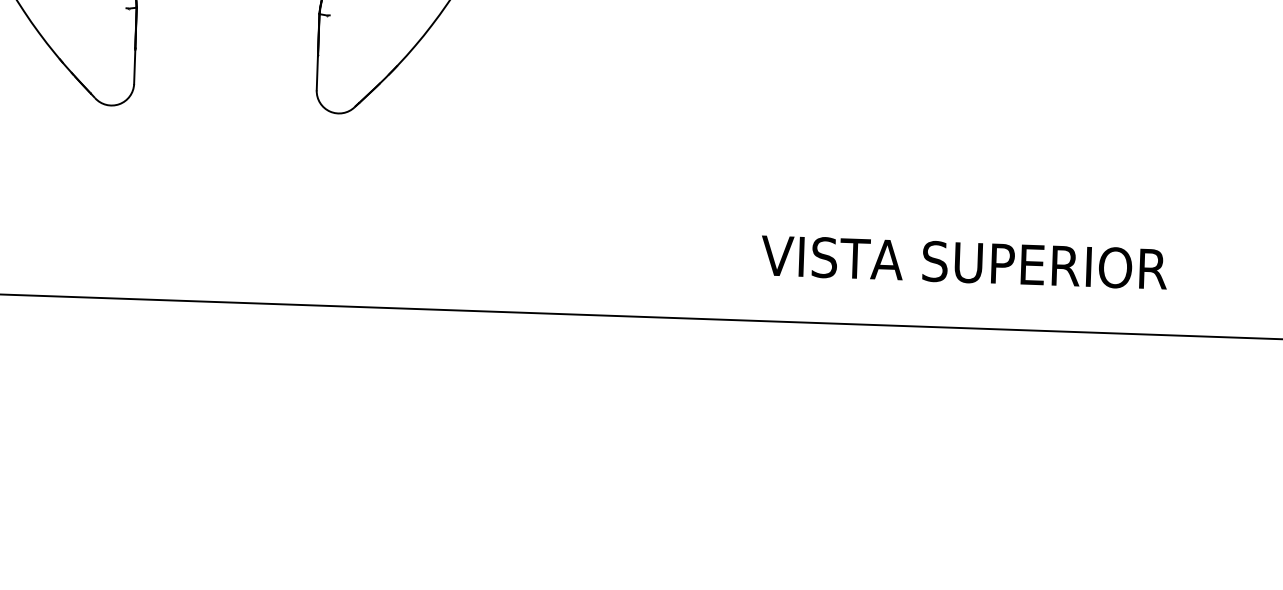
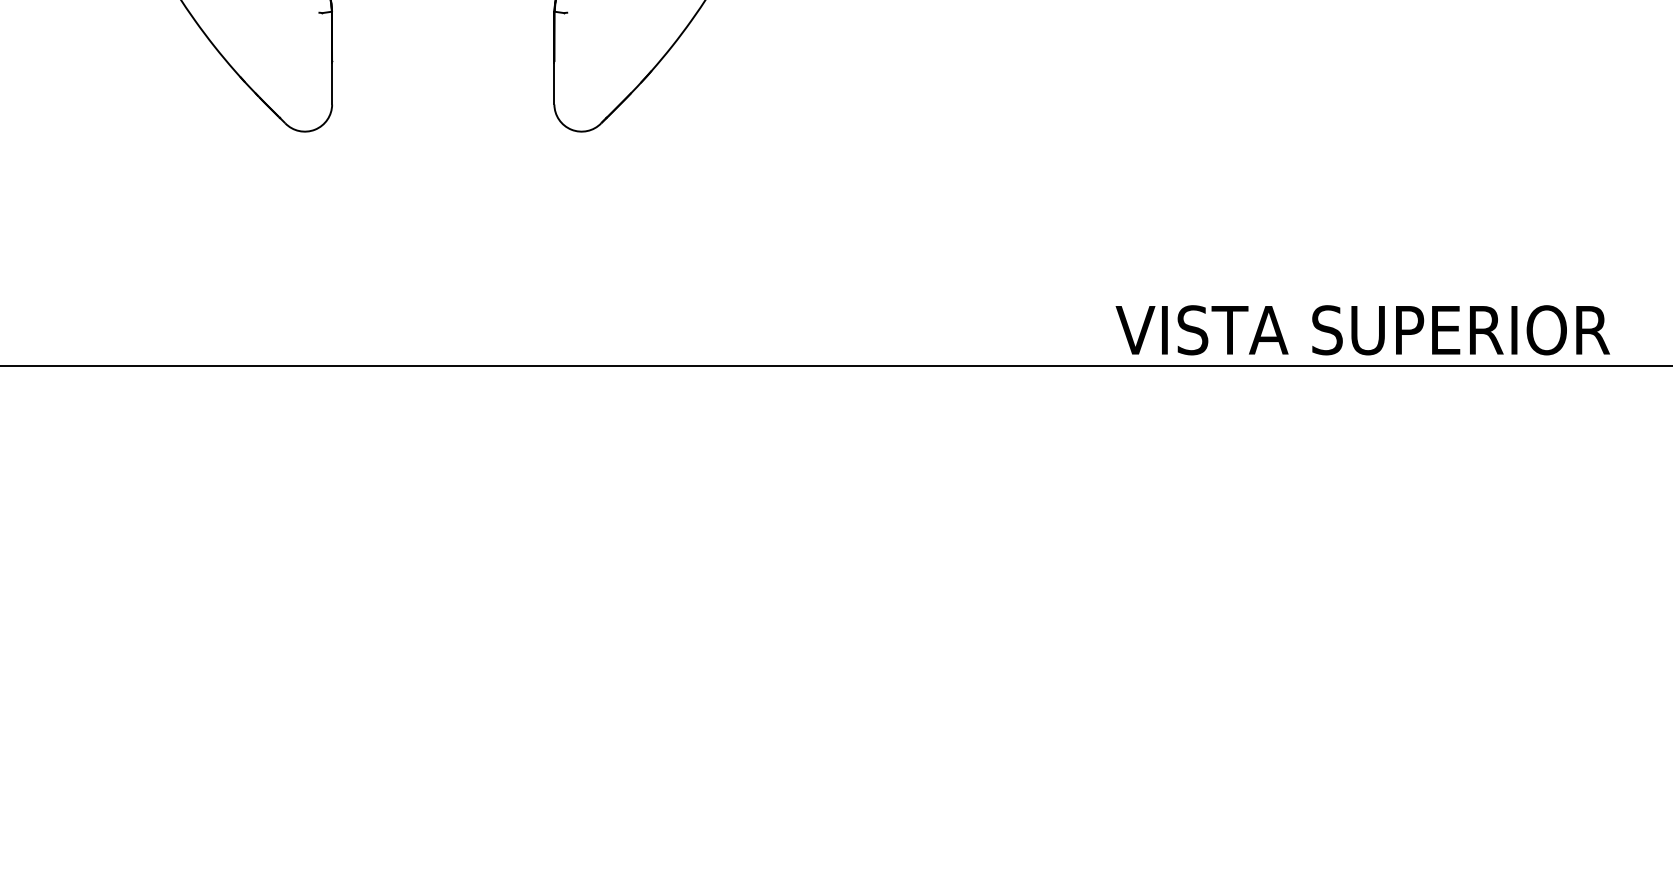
text: (964, 262) -> (1362, 330), moved

